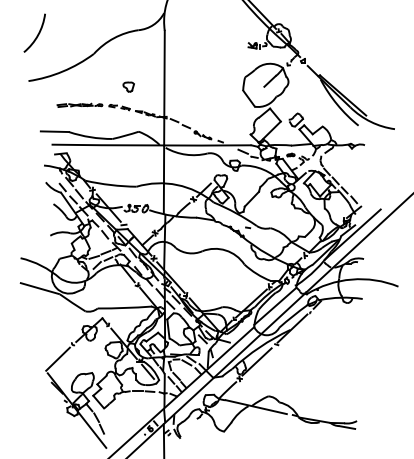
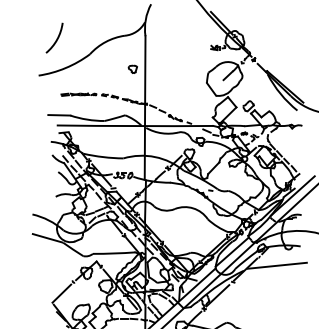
arc: (37, 34) -> (56, 39), moved
part: (128, 86) -> (132, 68), moved
line: (332, 323) -> (276, 265), added

